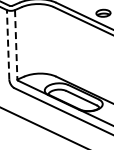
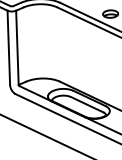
line: (8, 44) -> (9, 47), dashed -> solid
line: (16, 44) -> (17, 47), dashed -> solid

